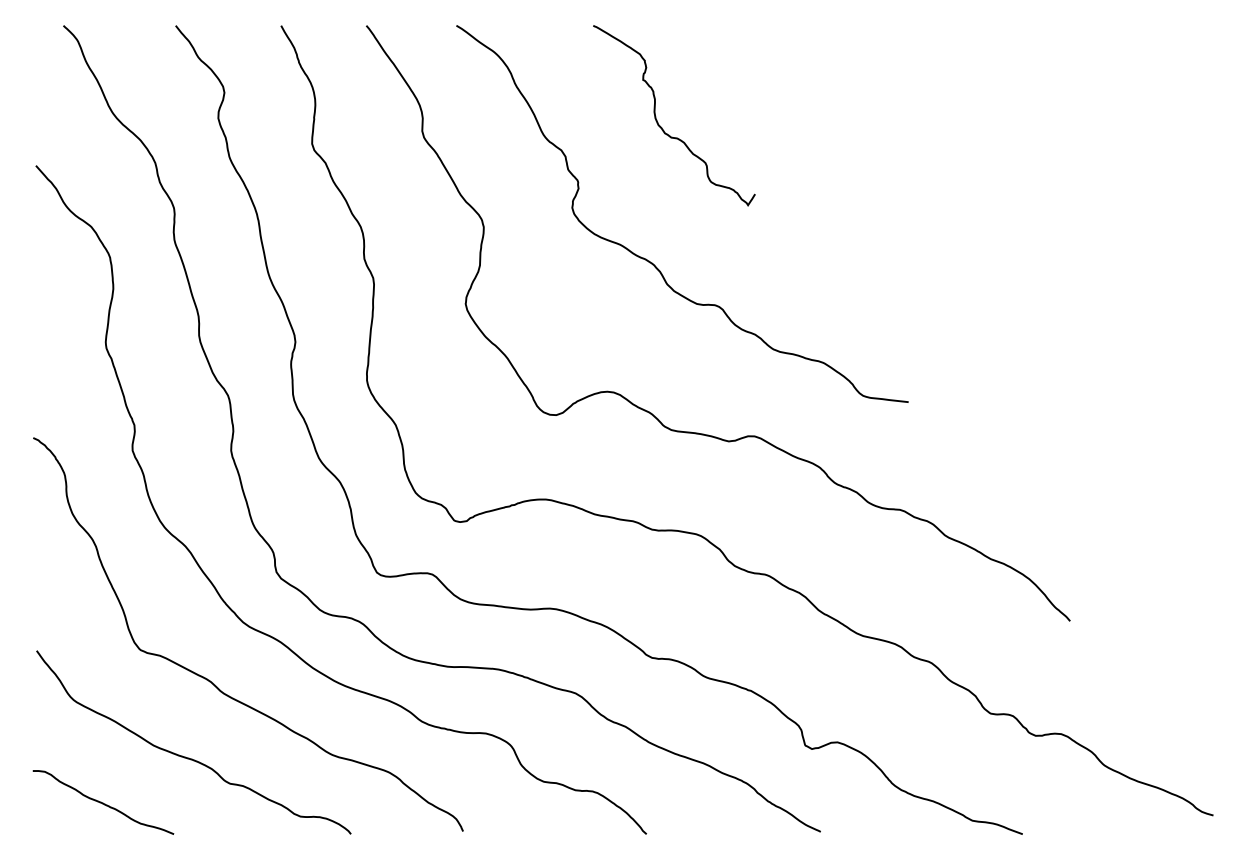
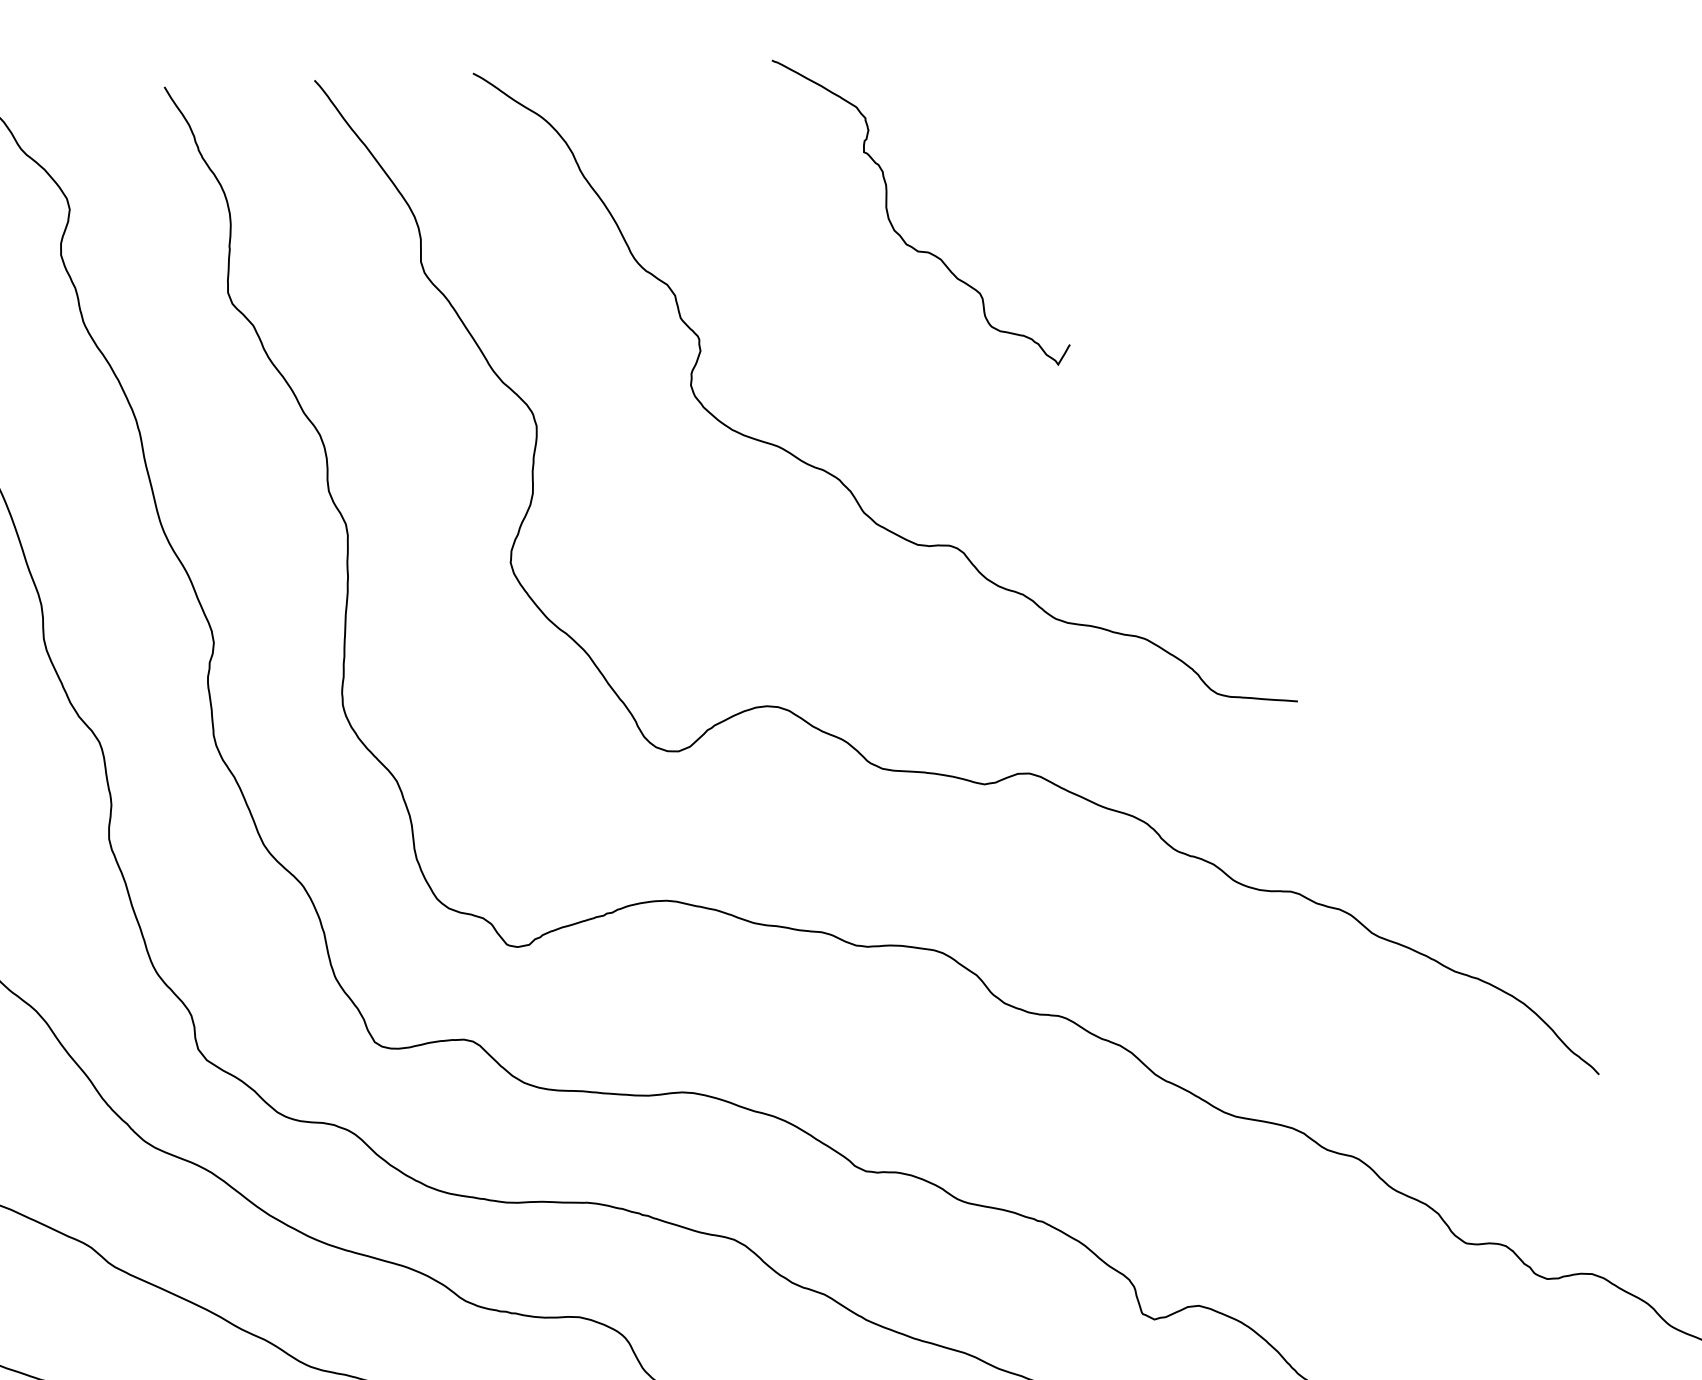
curve: (662, 127) -> (901, 234), moved

